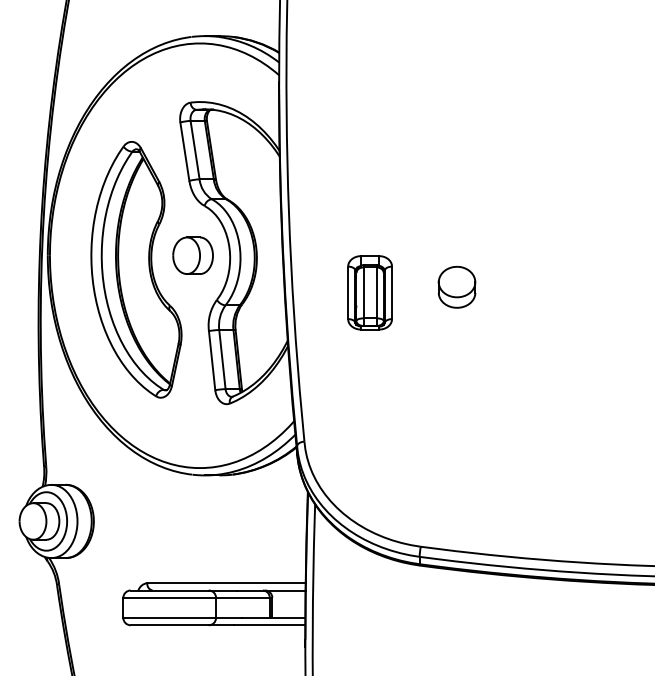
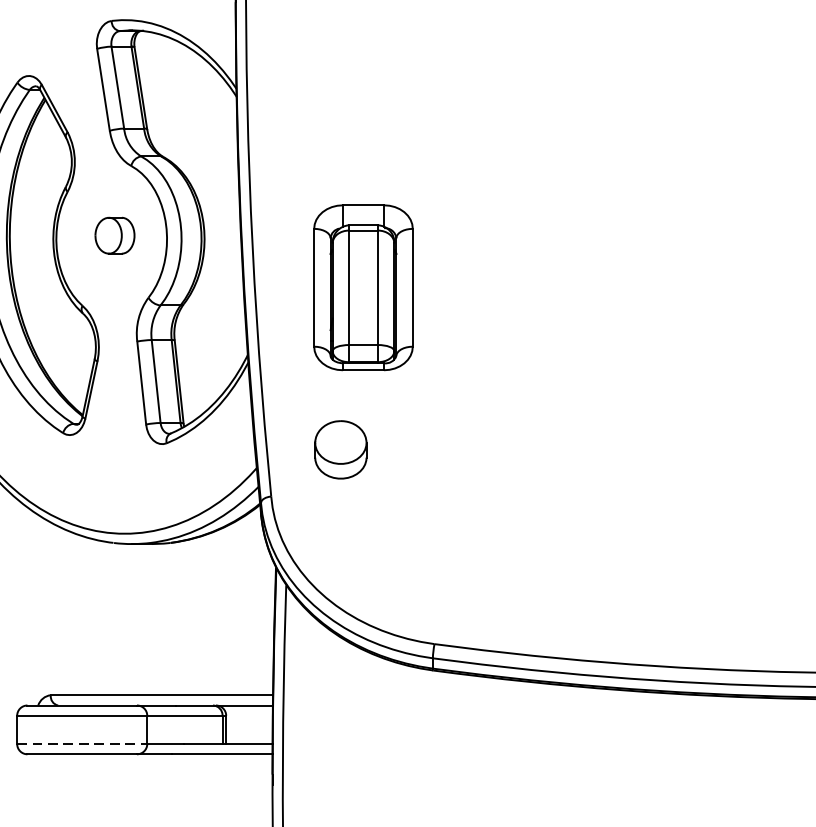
part: (192, 255) -> (114, 235), size x0.7
part: (456, 286) -> (340, 448), moved
part: (369, 292) -> (362, 287), size x1.6
line: (170, 617) -> (83, 743), solid -> dashed

